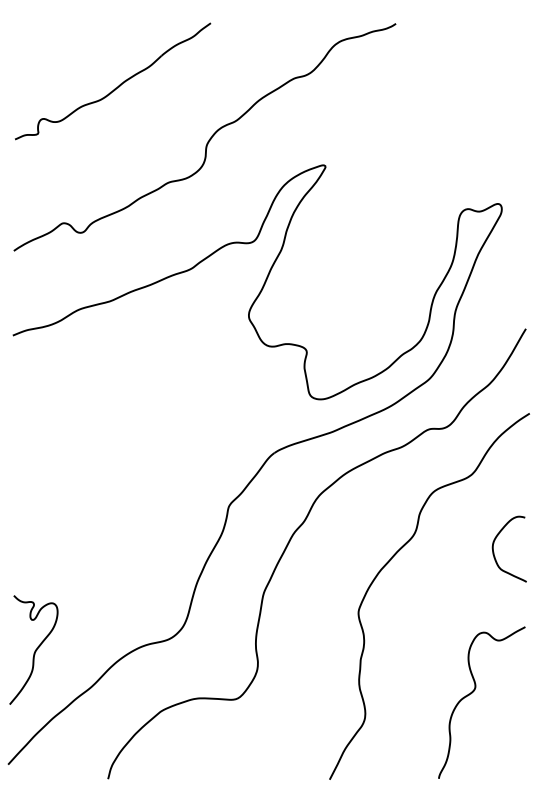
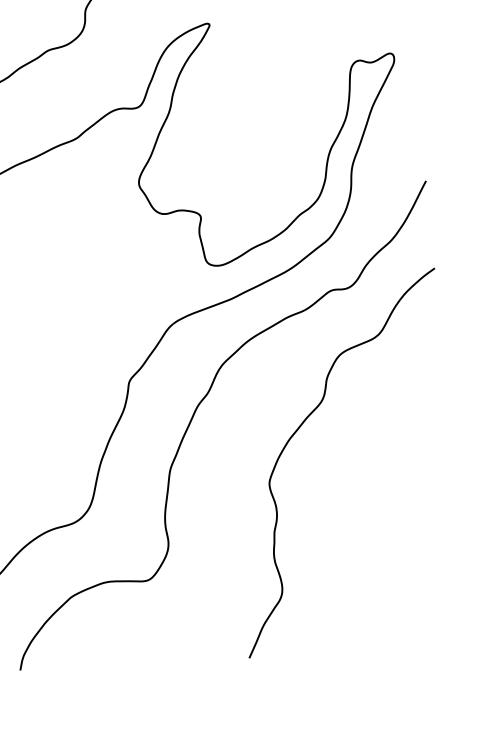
curve: (494, 552) -> (406, 413), removed
curve: (472, 693) -> (391, 560), removed

